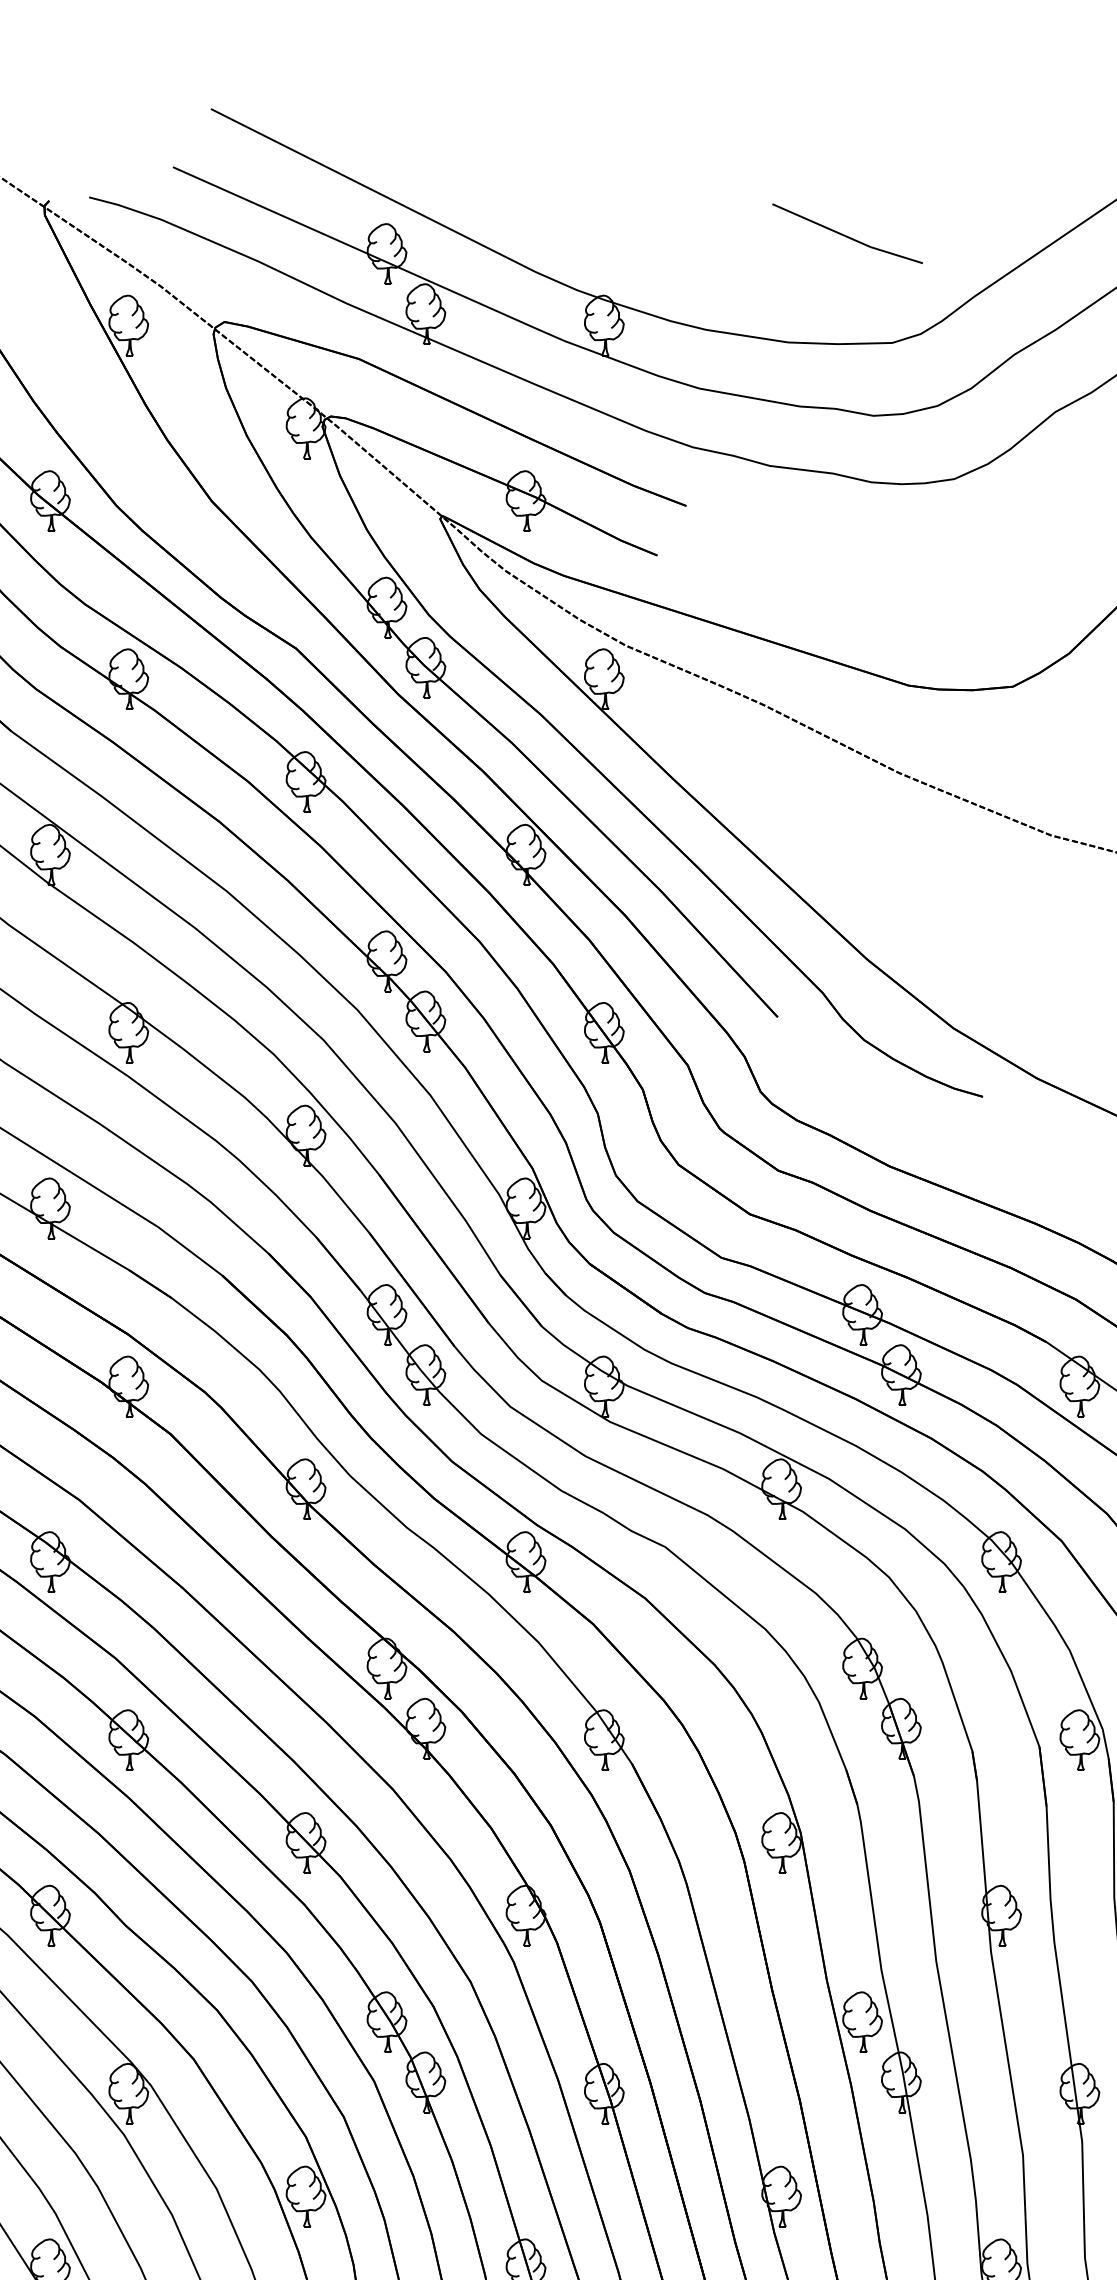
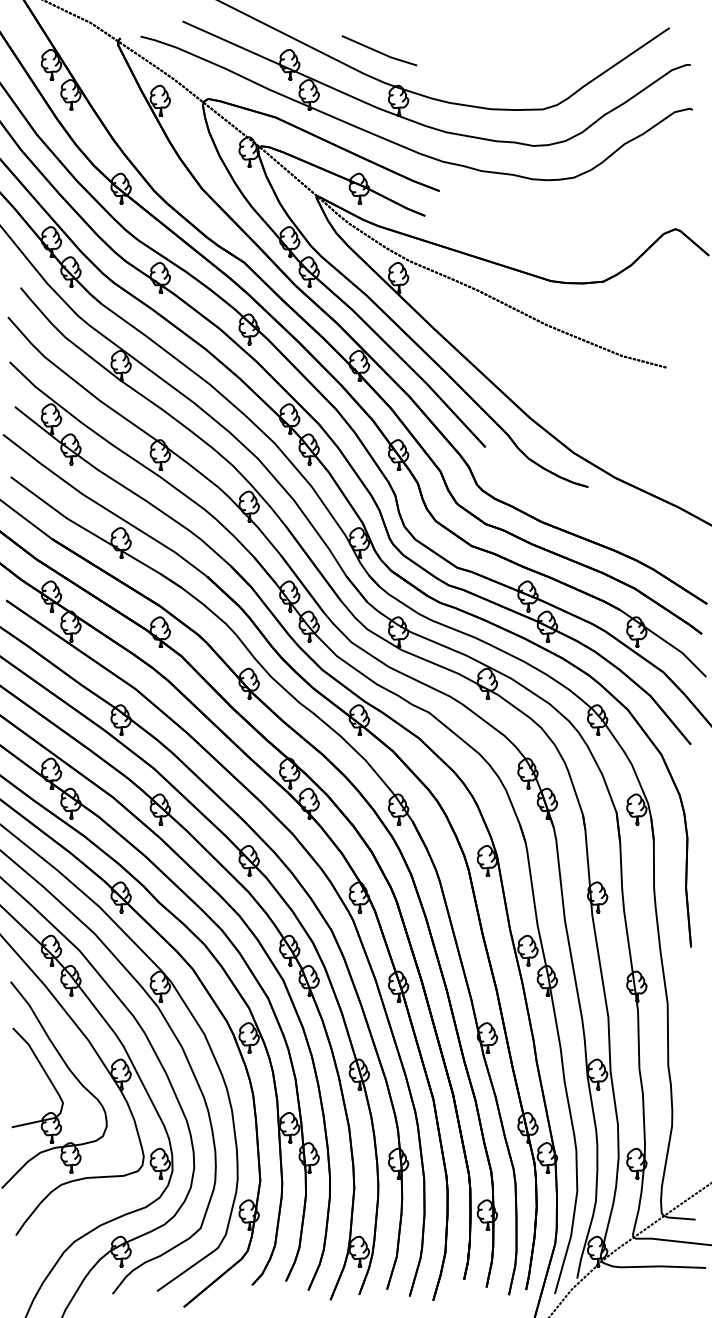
line: (847, 235) -> (379, 51), moved

